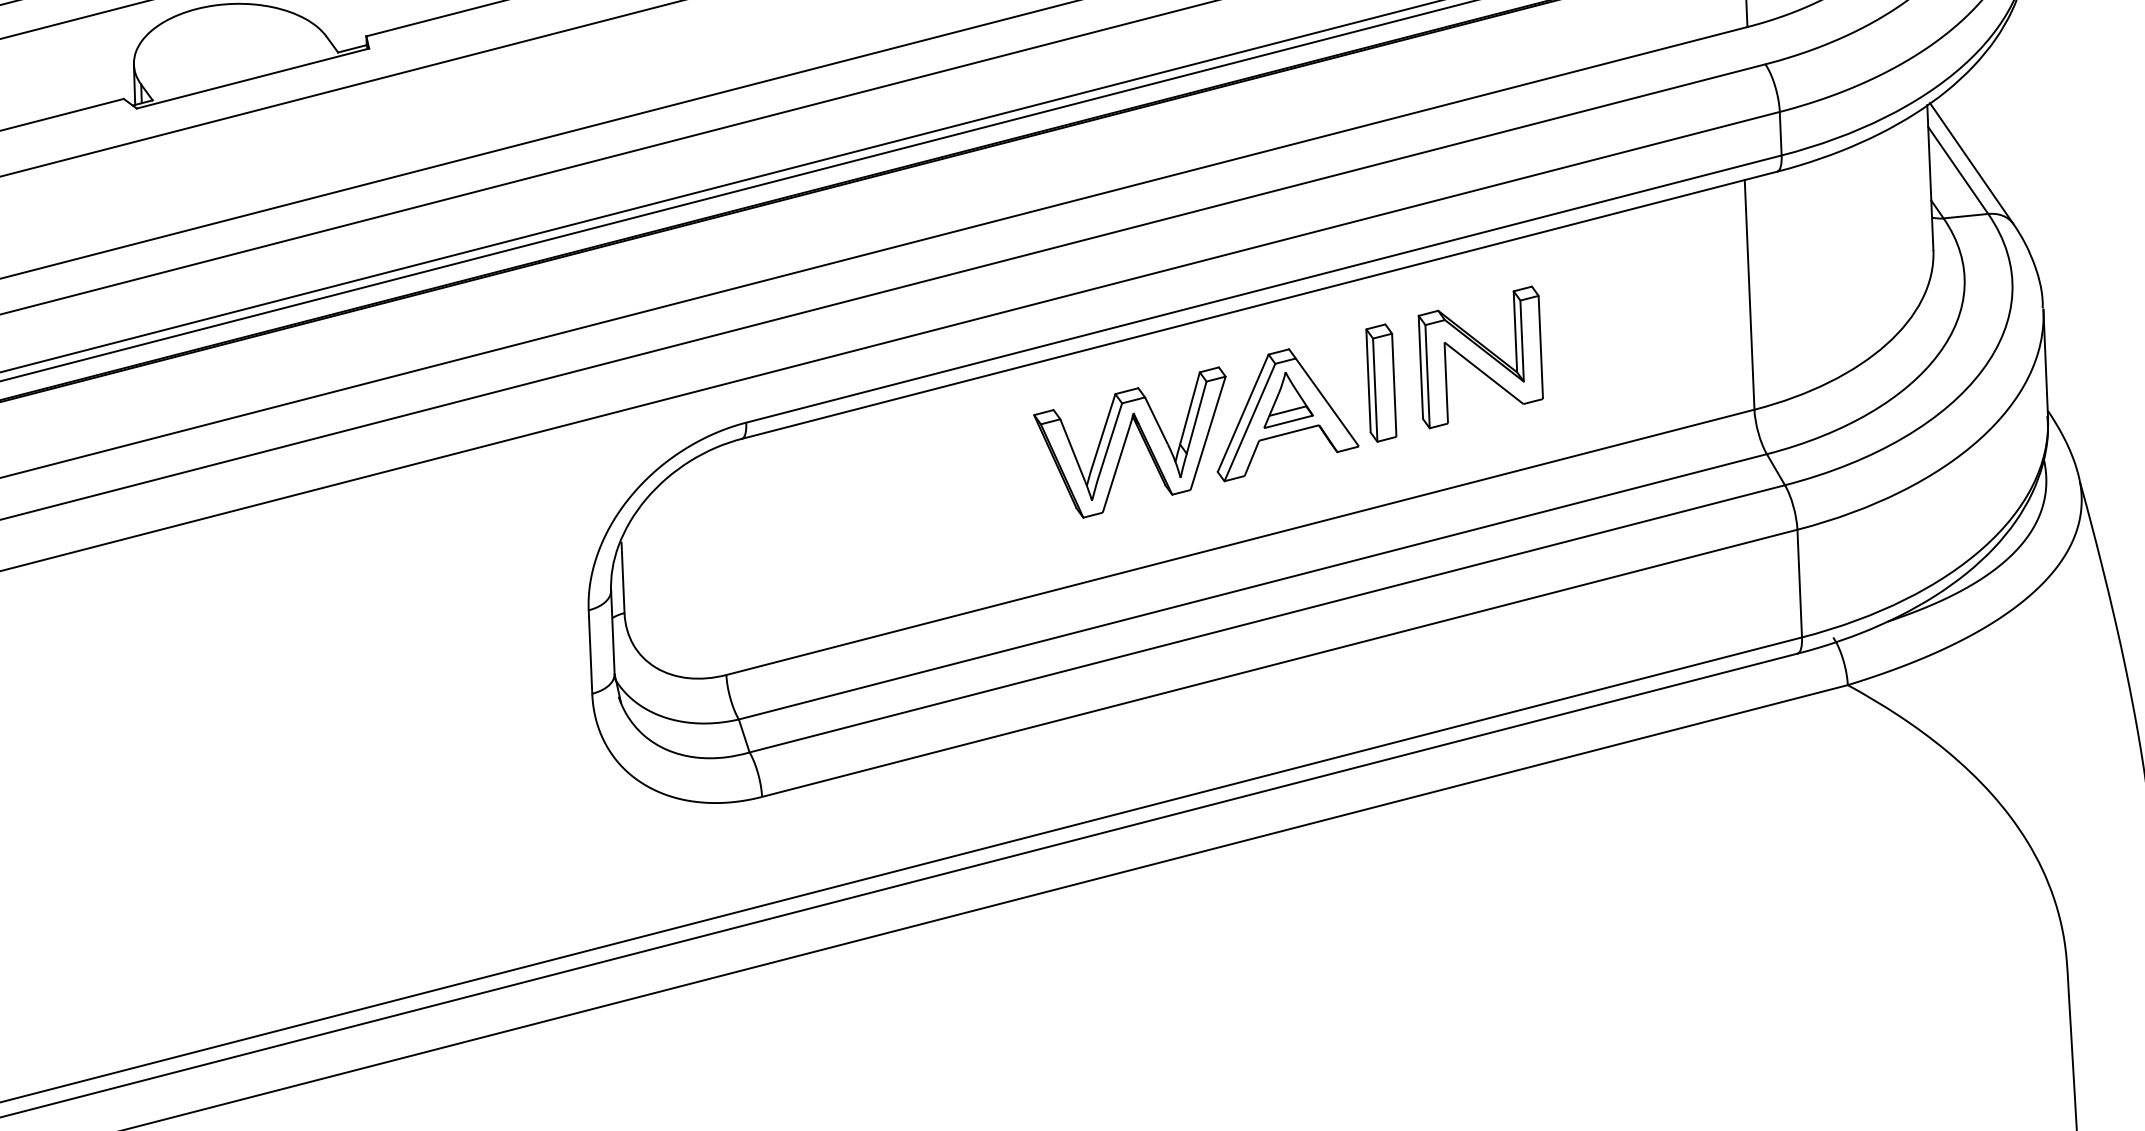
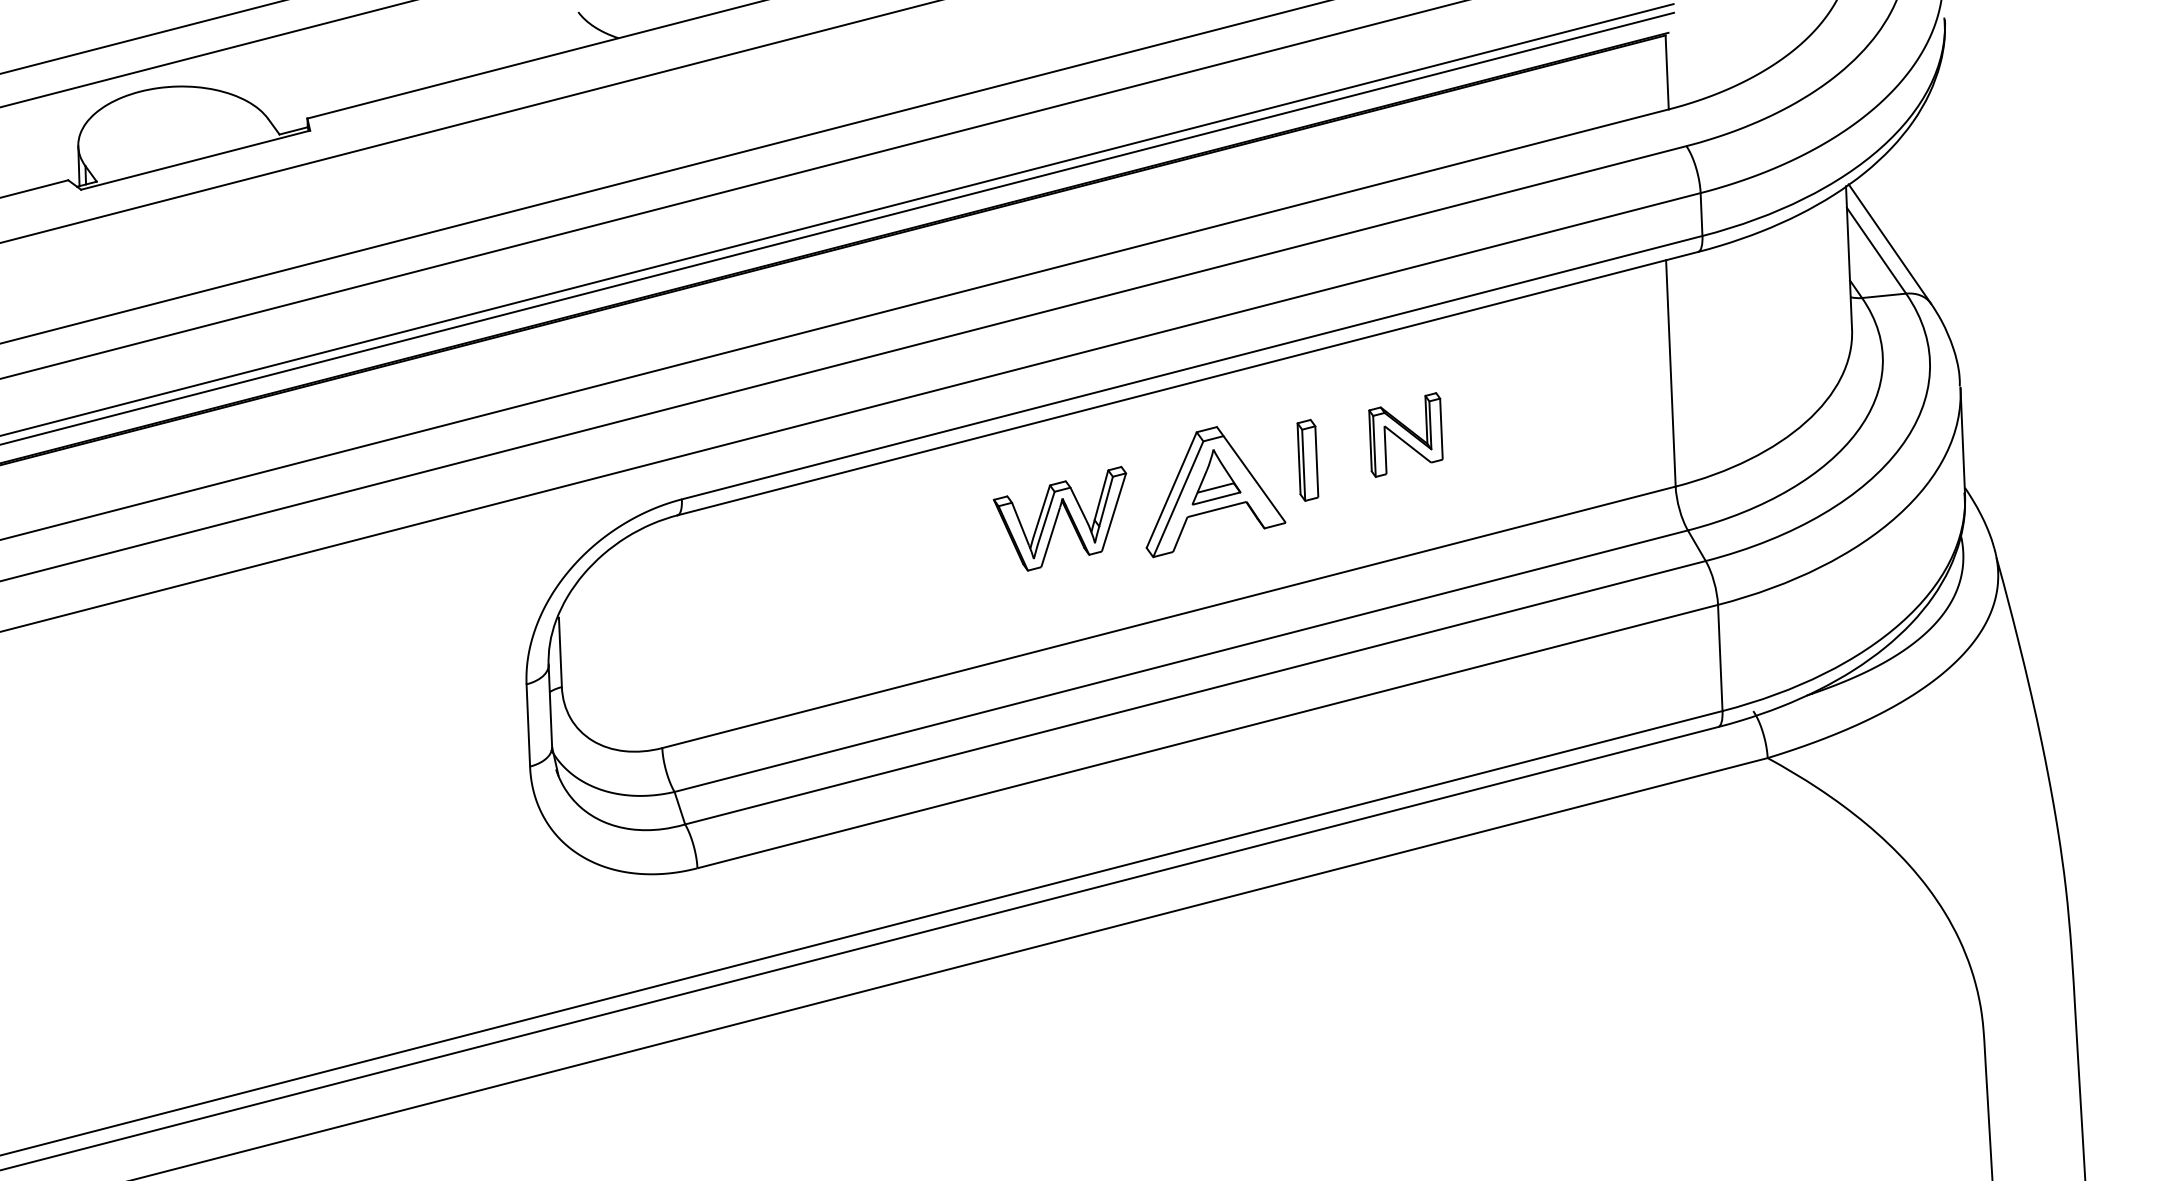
part: (1480, 356) -> (1405, 434), size x0.6
part: (1380, 383) -> (1307, 460), size x0.7
part: (1129, 442) -> (1059, 518), size x0.7

